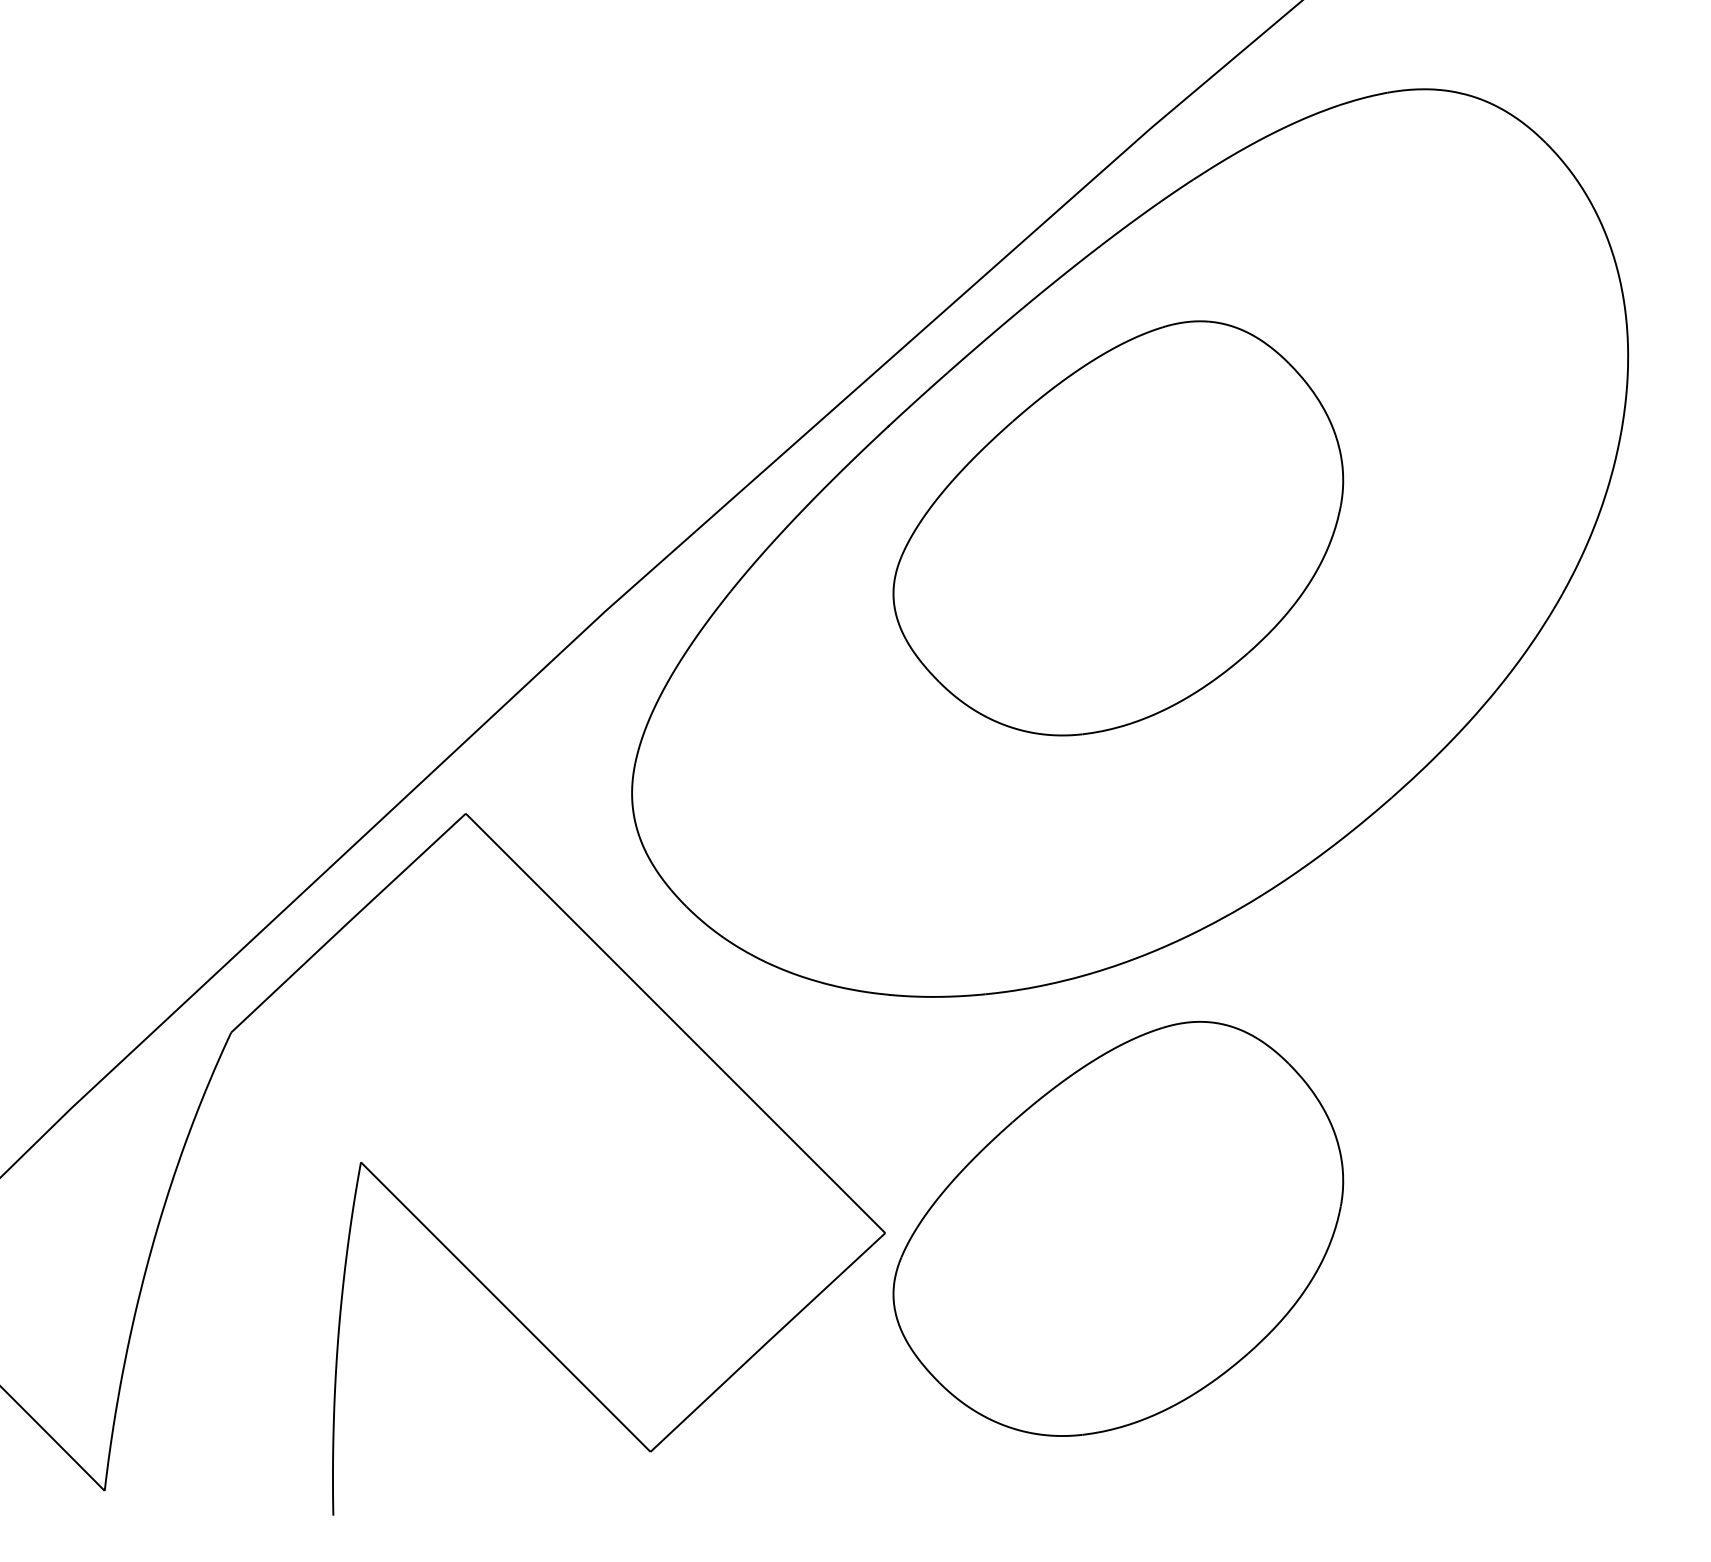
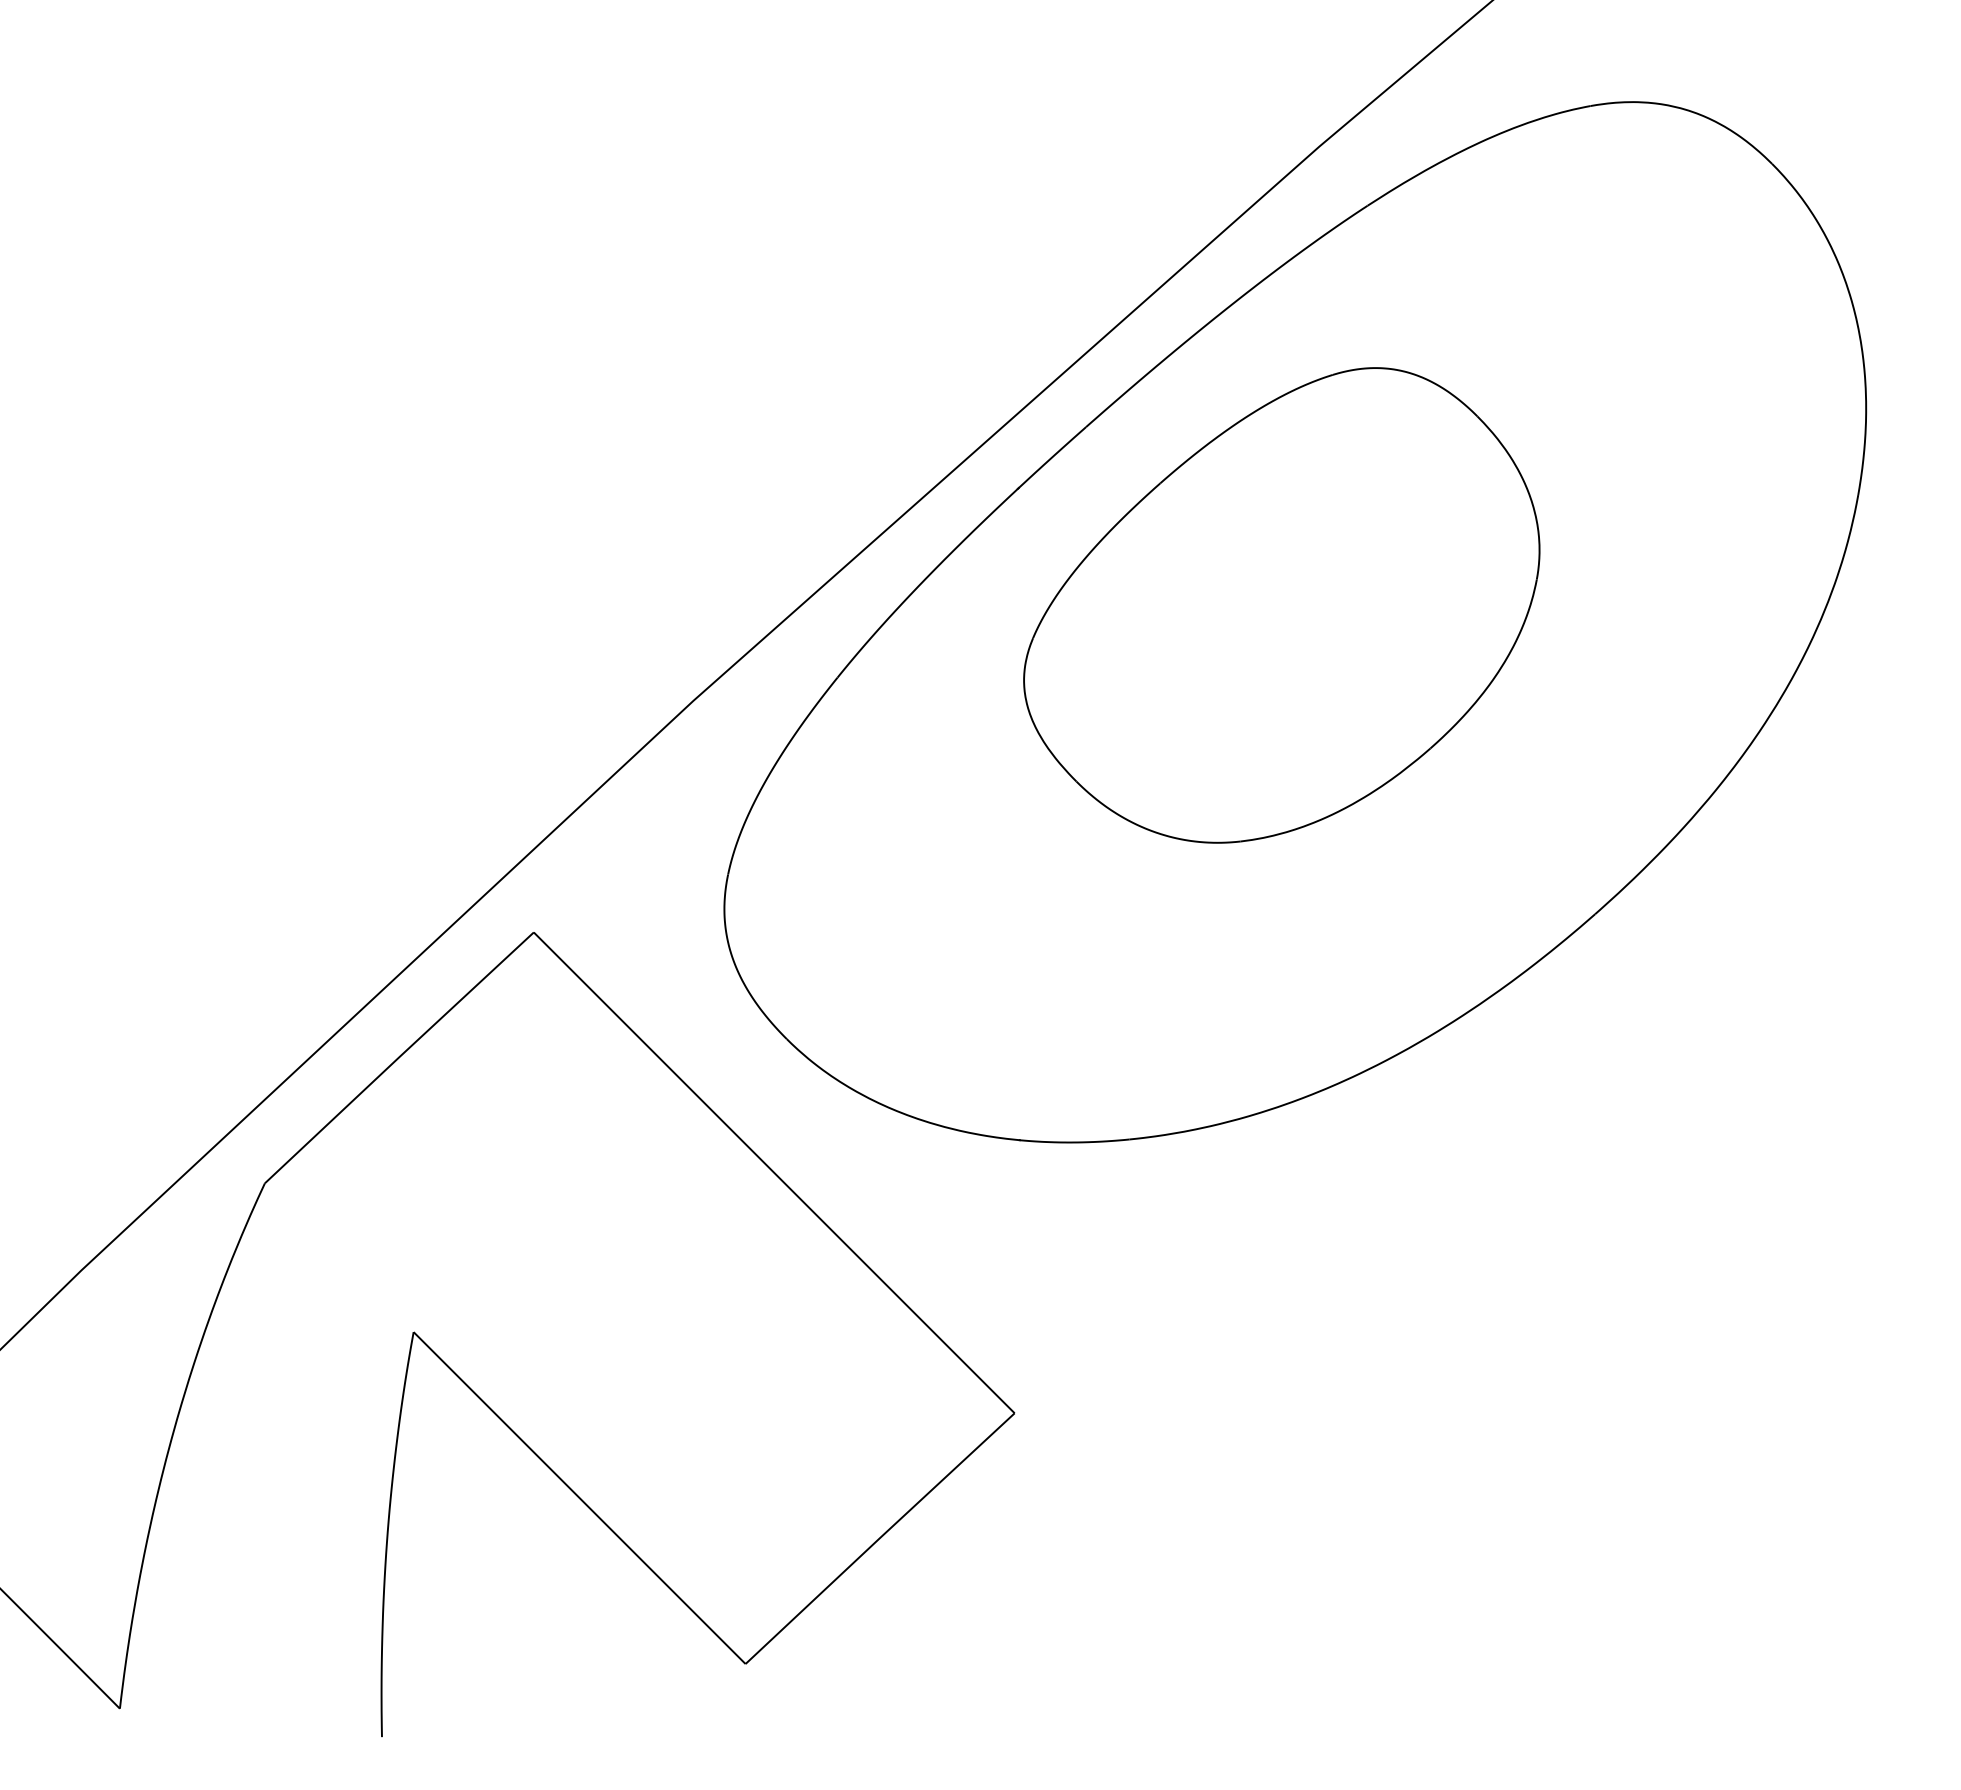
part: (1118, 1228) -> (1281, 1408), removed

